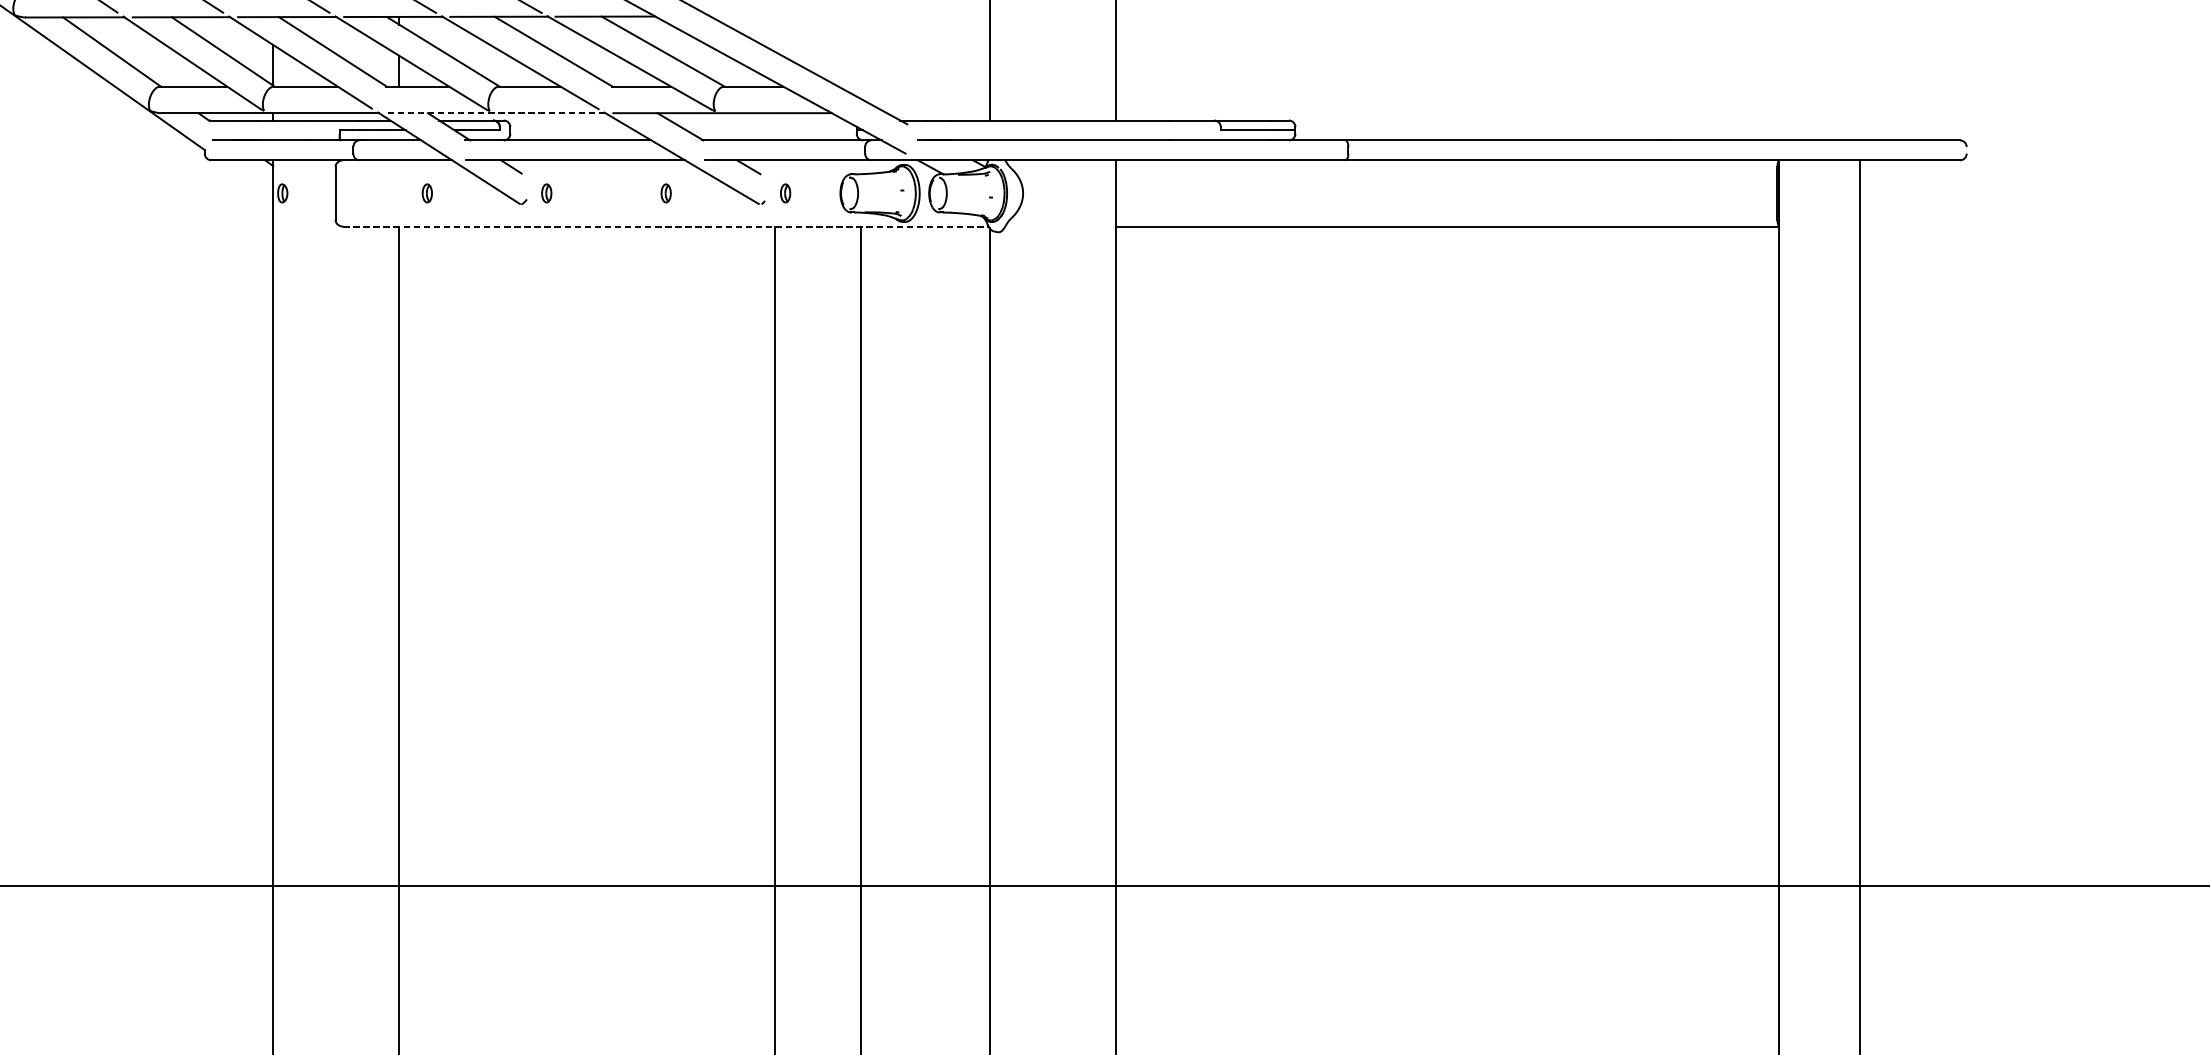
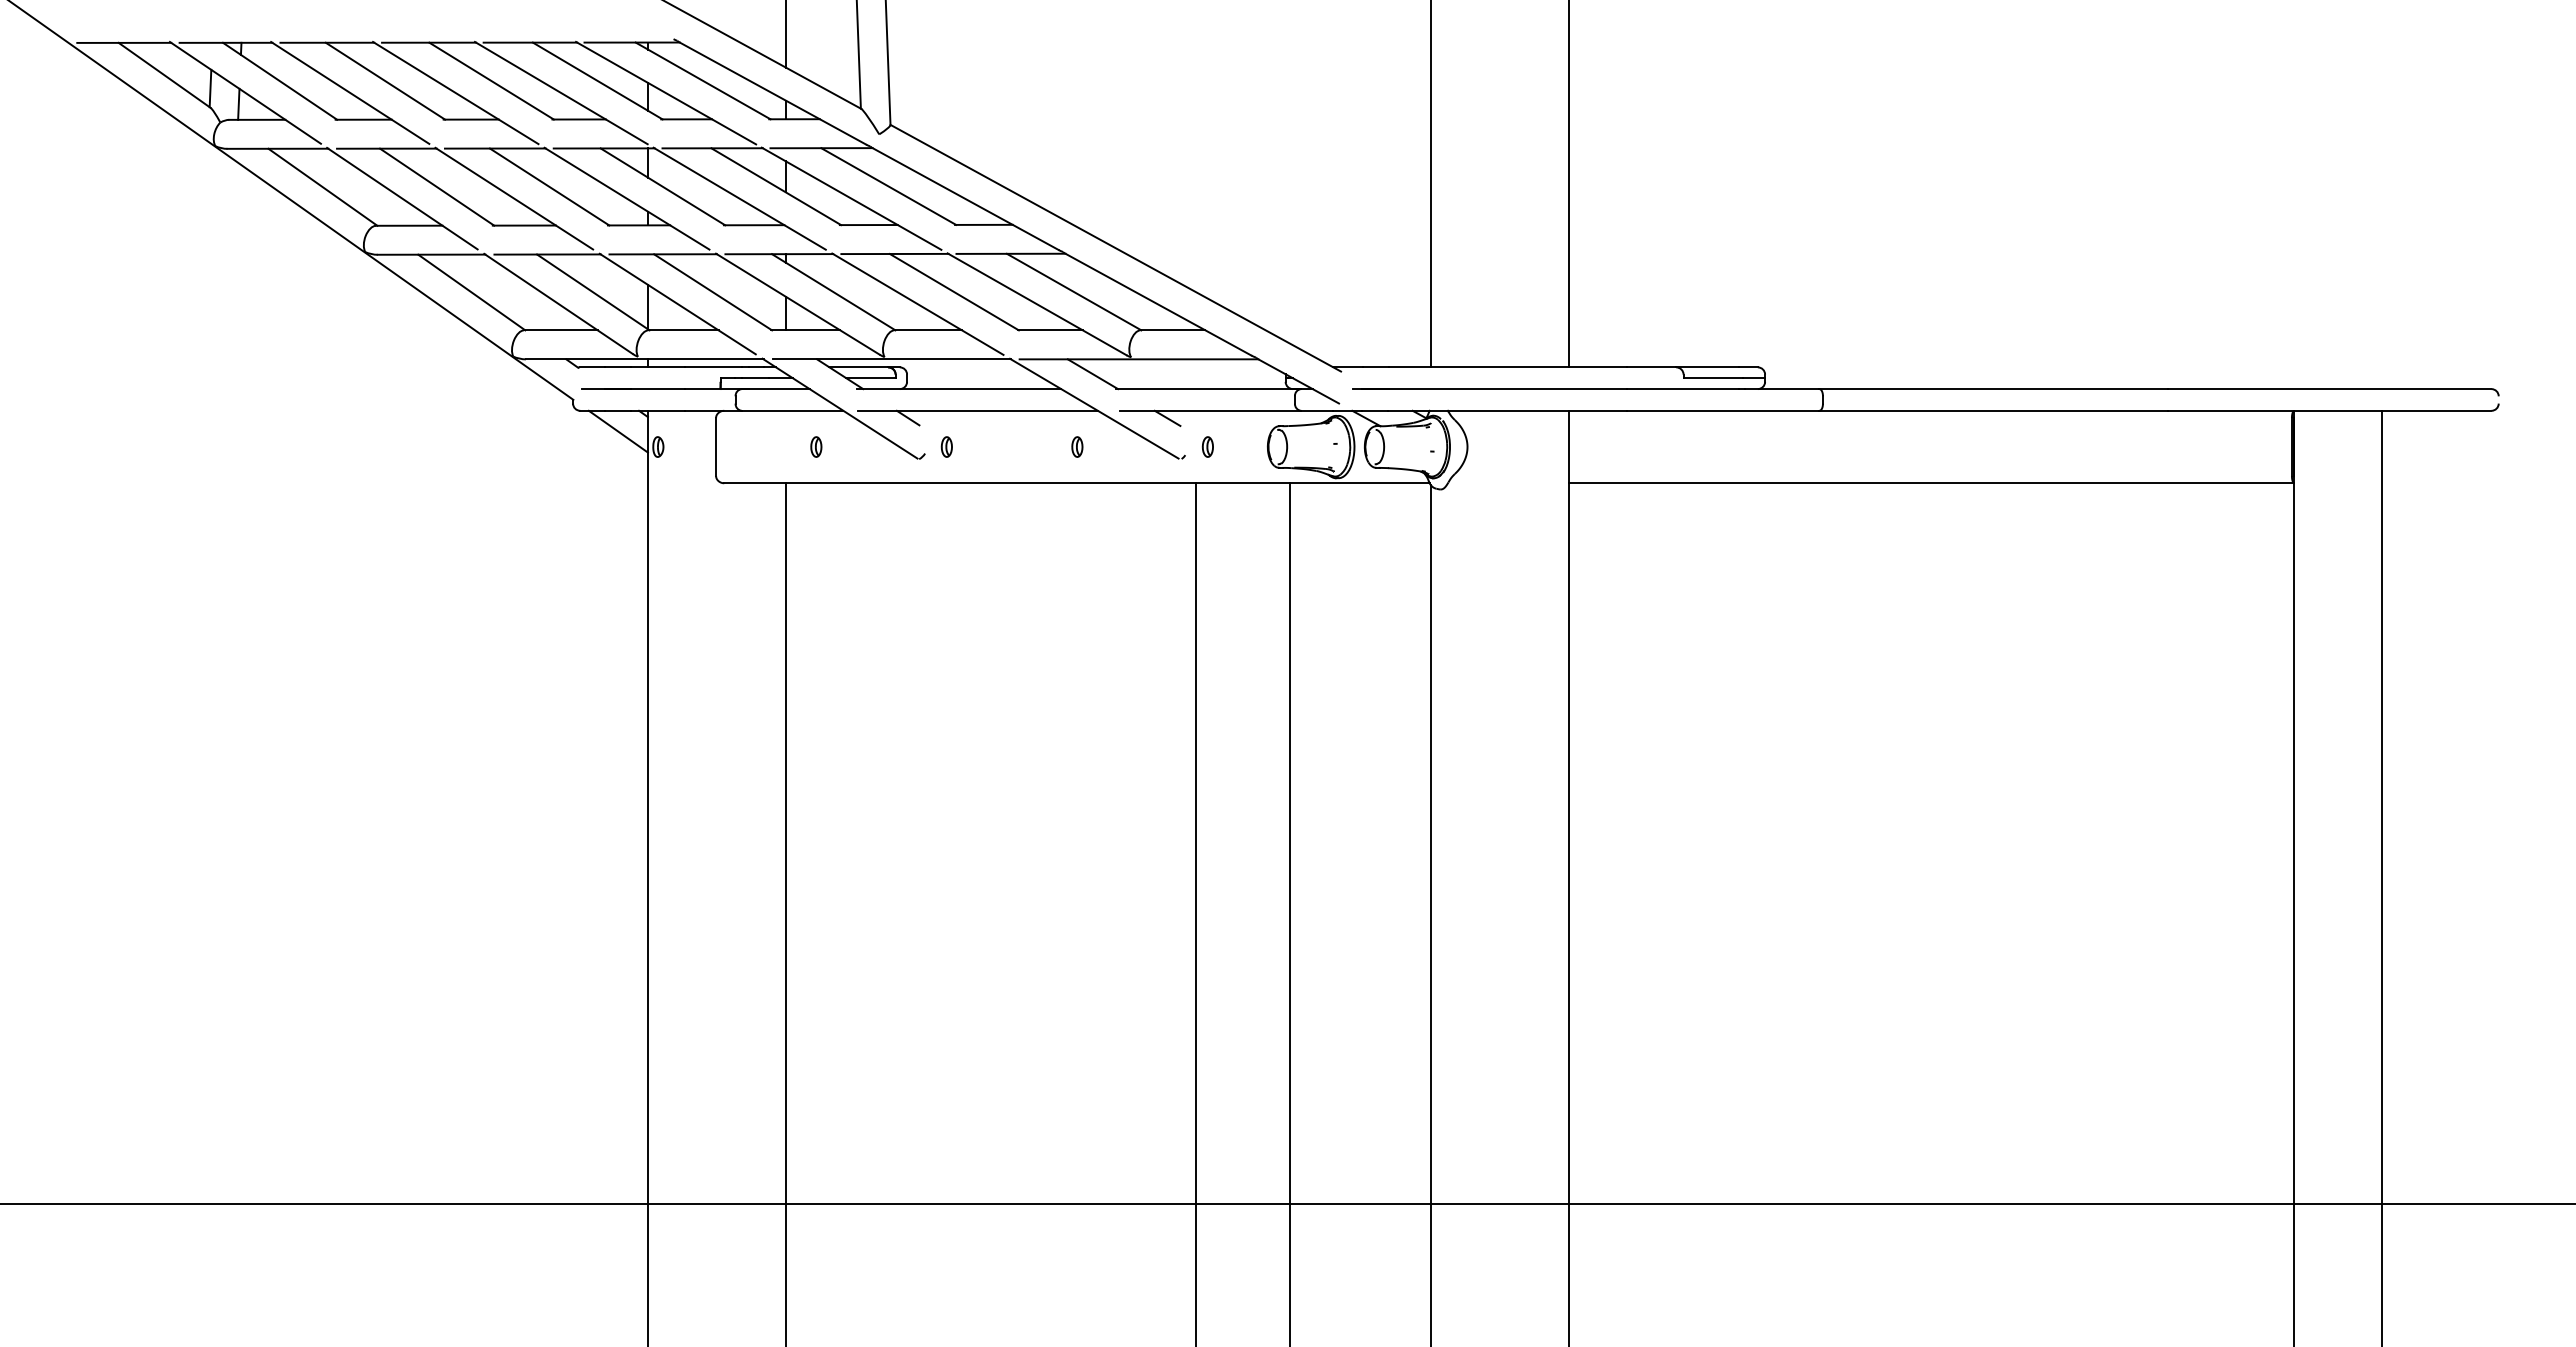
line: (497, 113) -> (892, 359), dashed -> solid
line: (245, 179) -> (617, 431), added
line: (665, 226) -> (1076, 483), dashed -> solid

